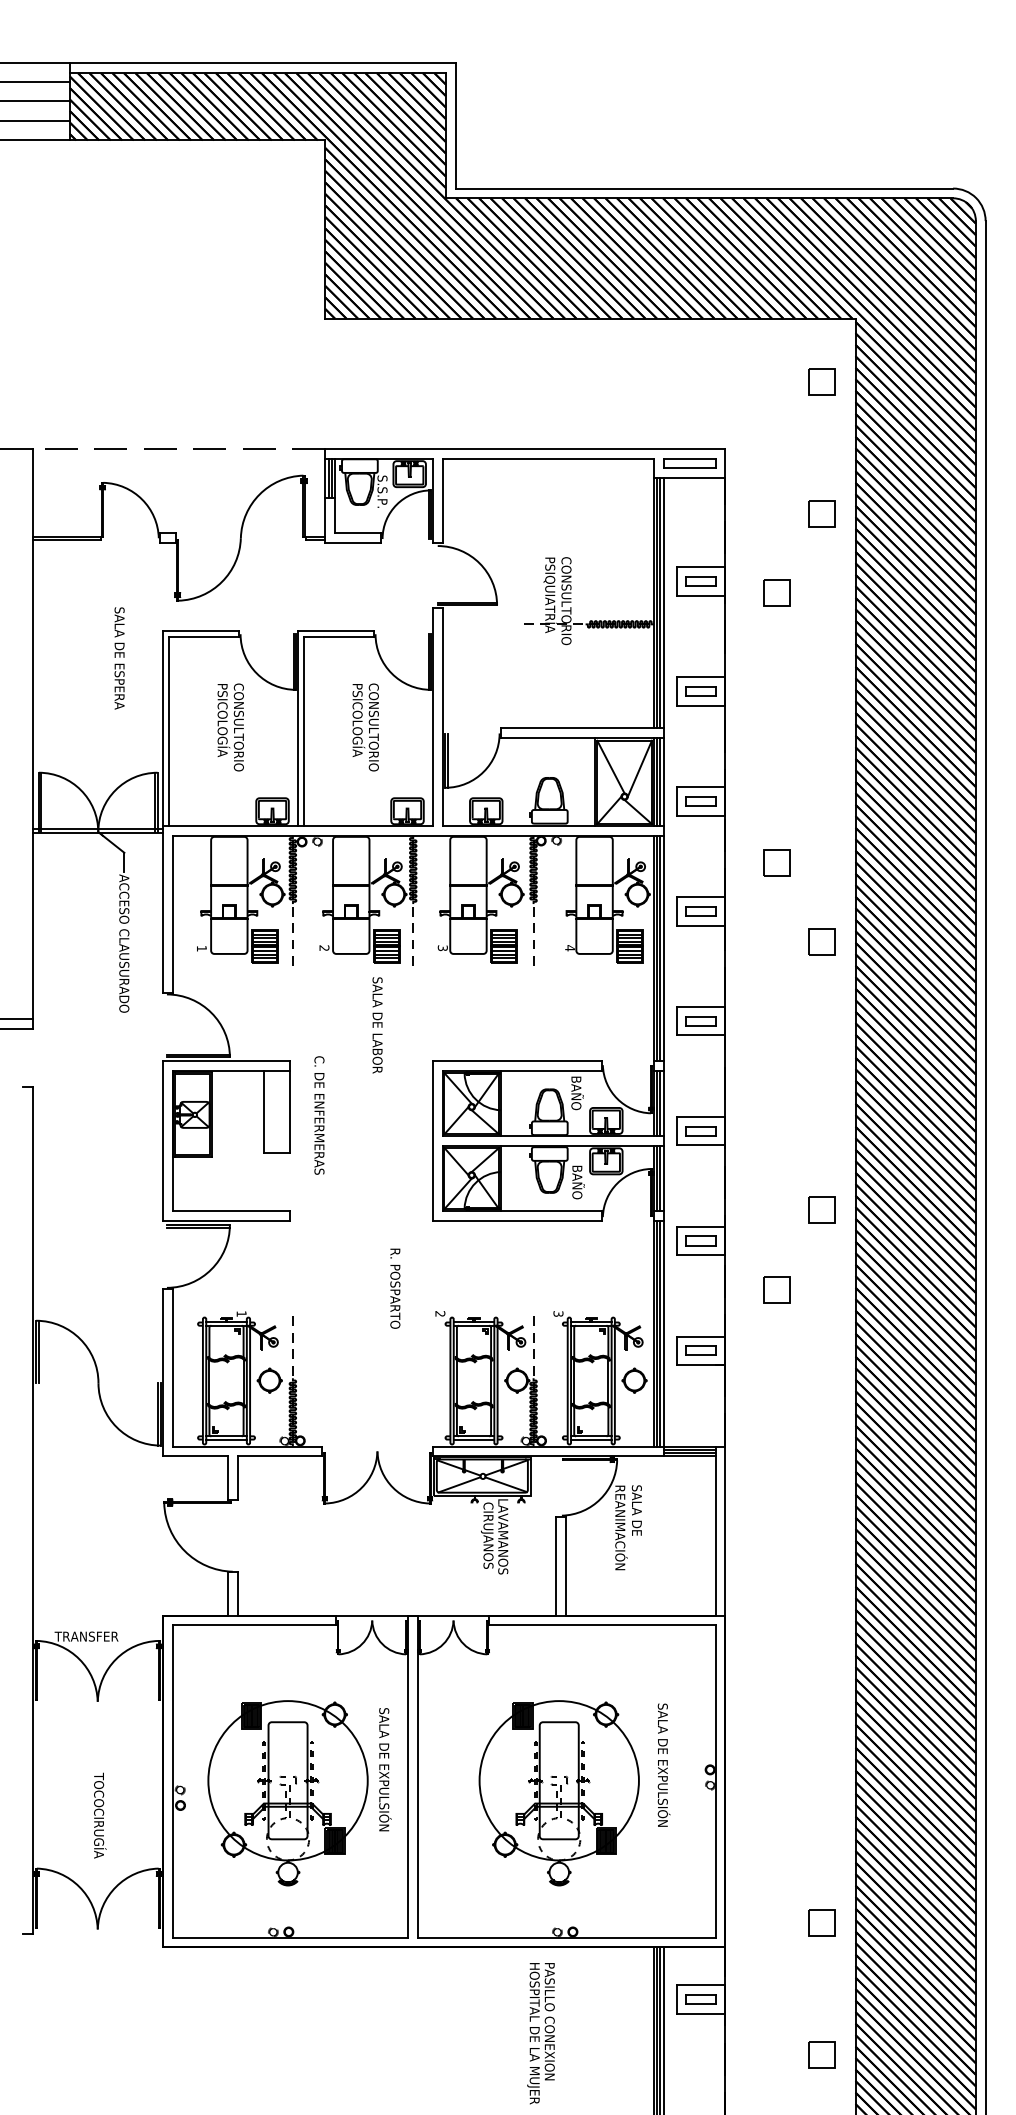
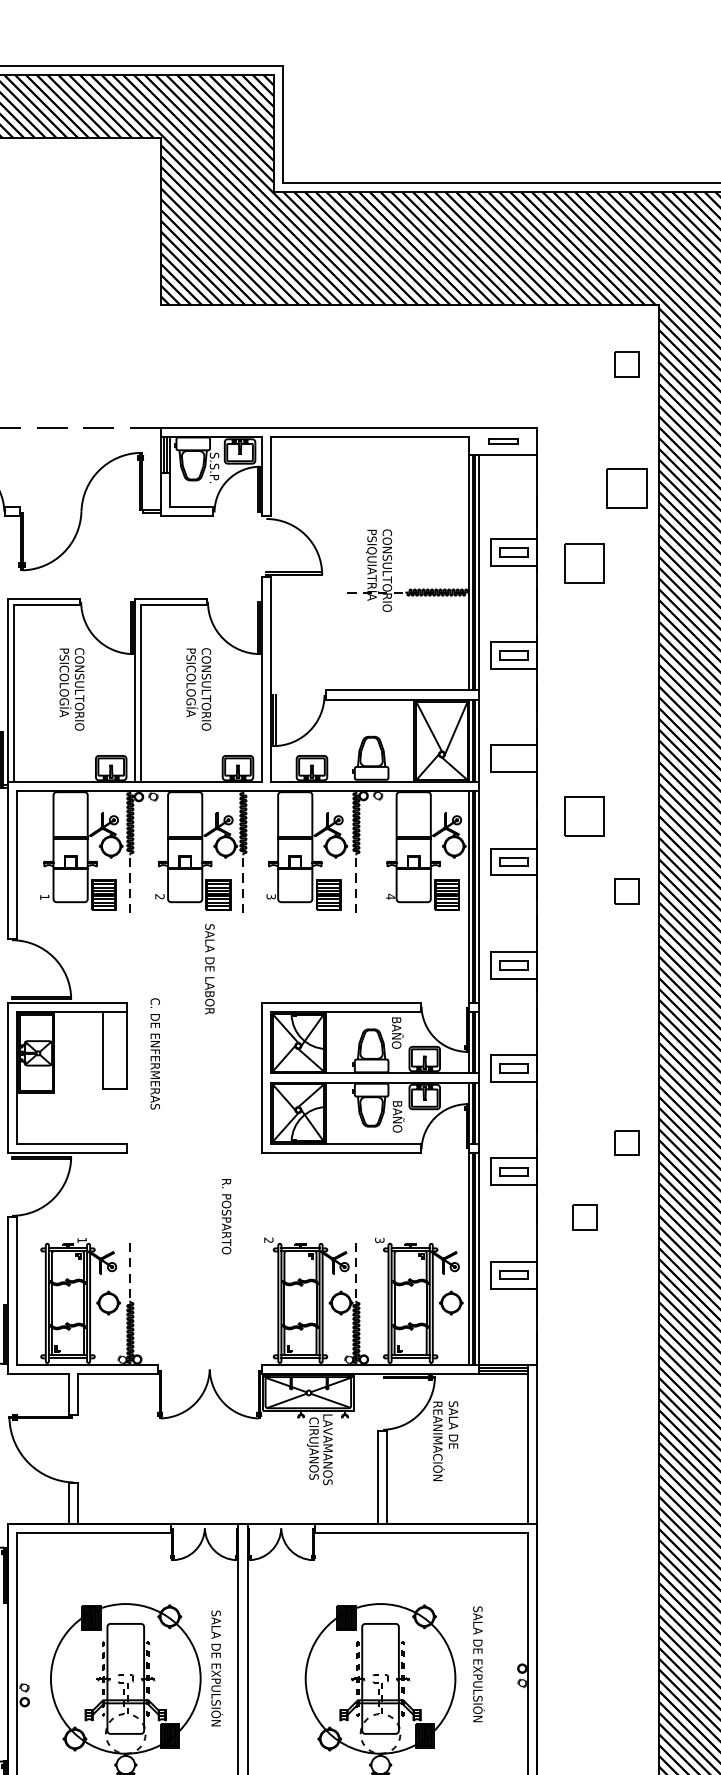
part: (689, 463) -> (502, 441), size x0.6
part: (821, 513) -> (626, 488), size x1.6
part: (776, 592) -> (584, 562), size x1.6
part: (700, 801) -> (513, 758), removed
part: (776, 862) -> (584, 816), size x1.6

